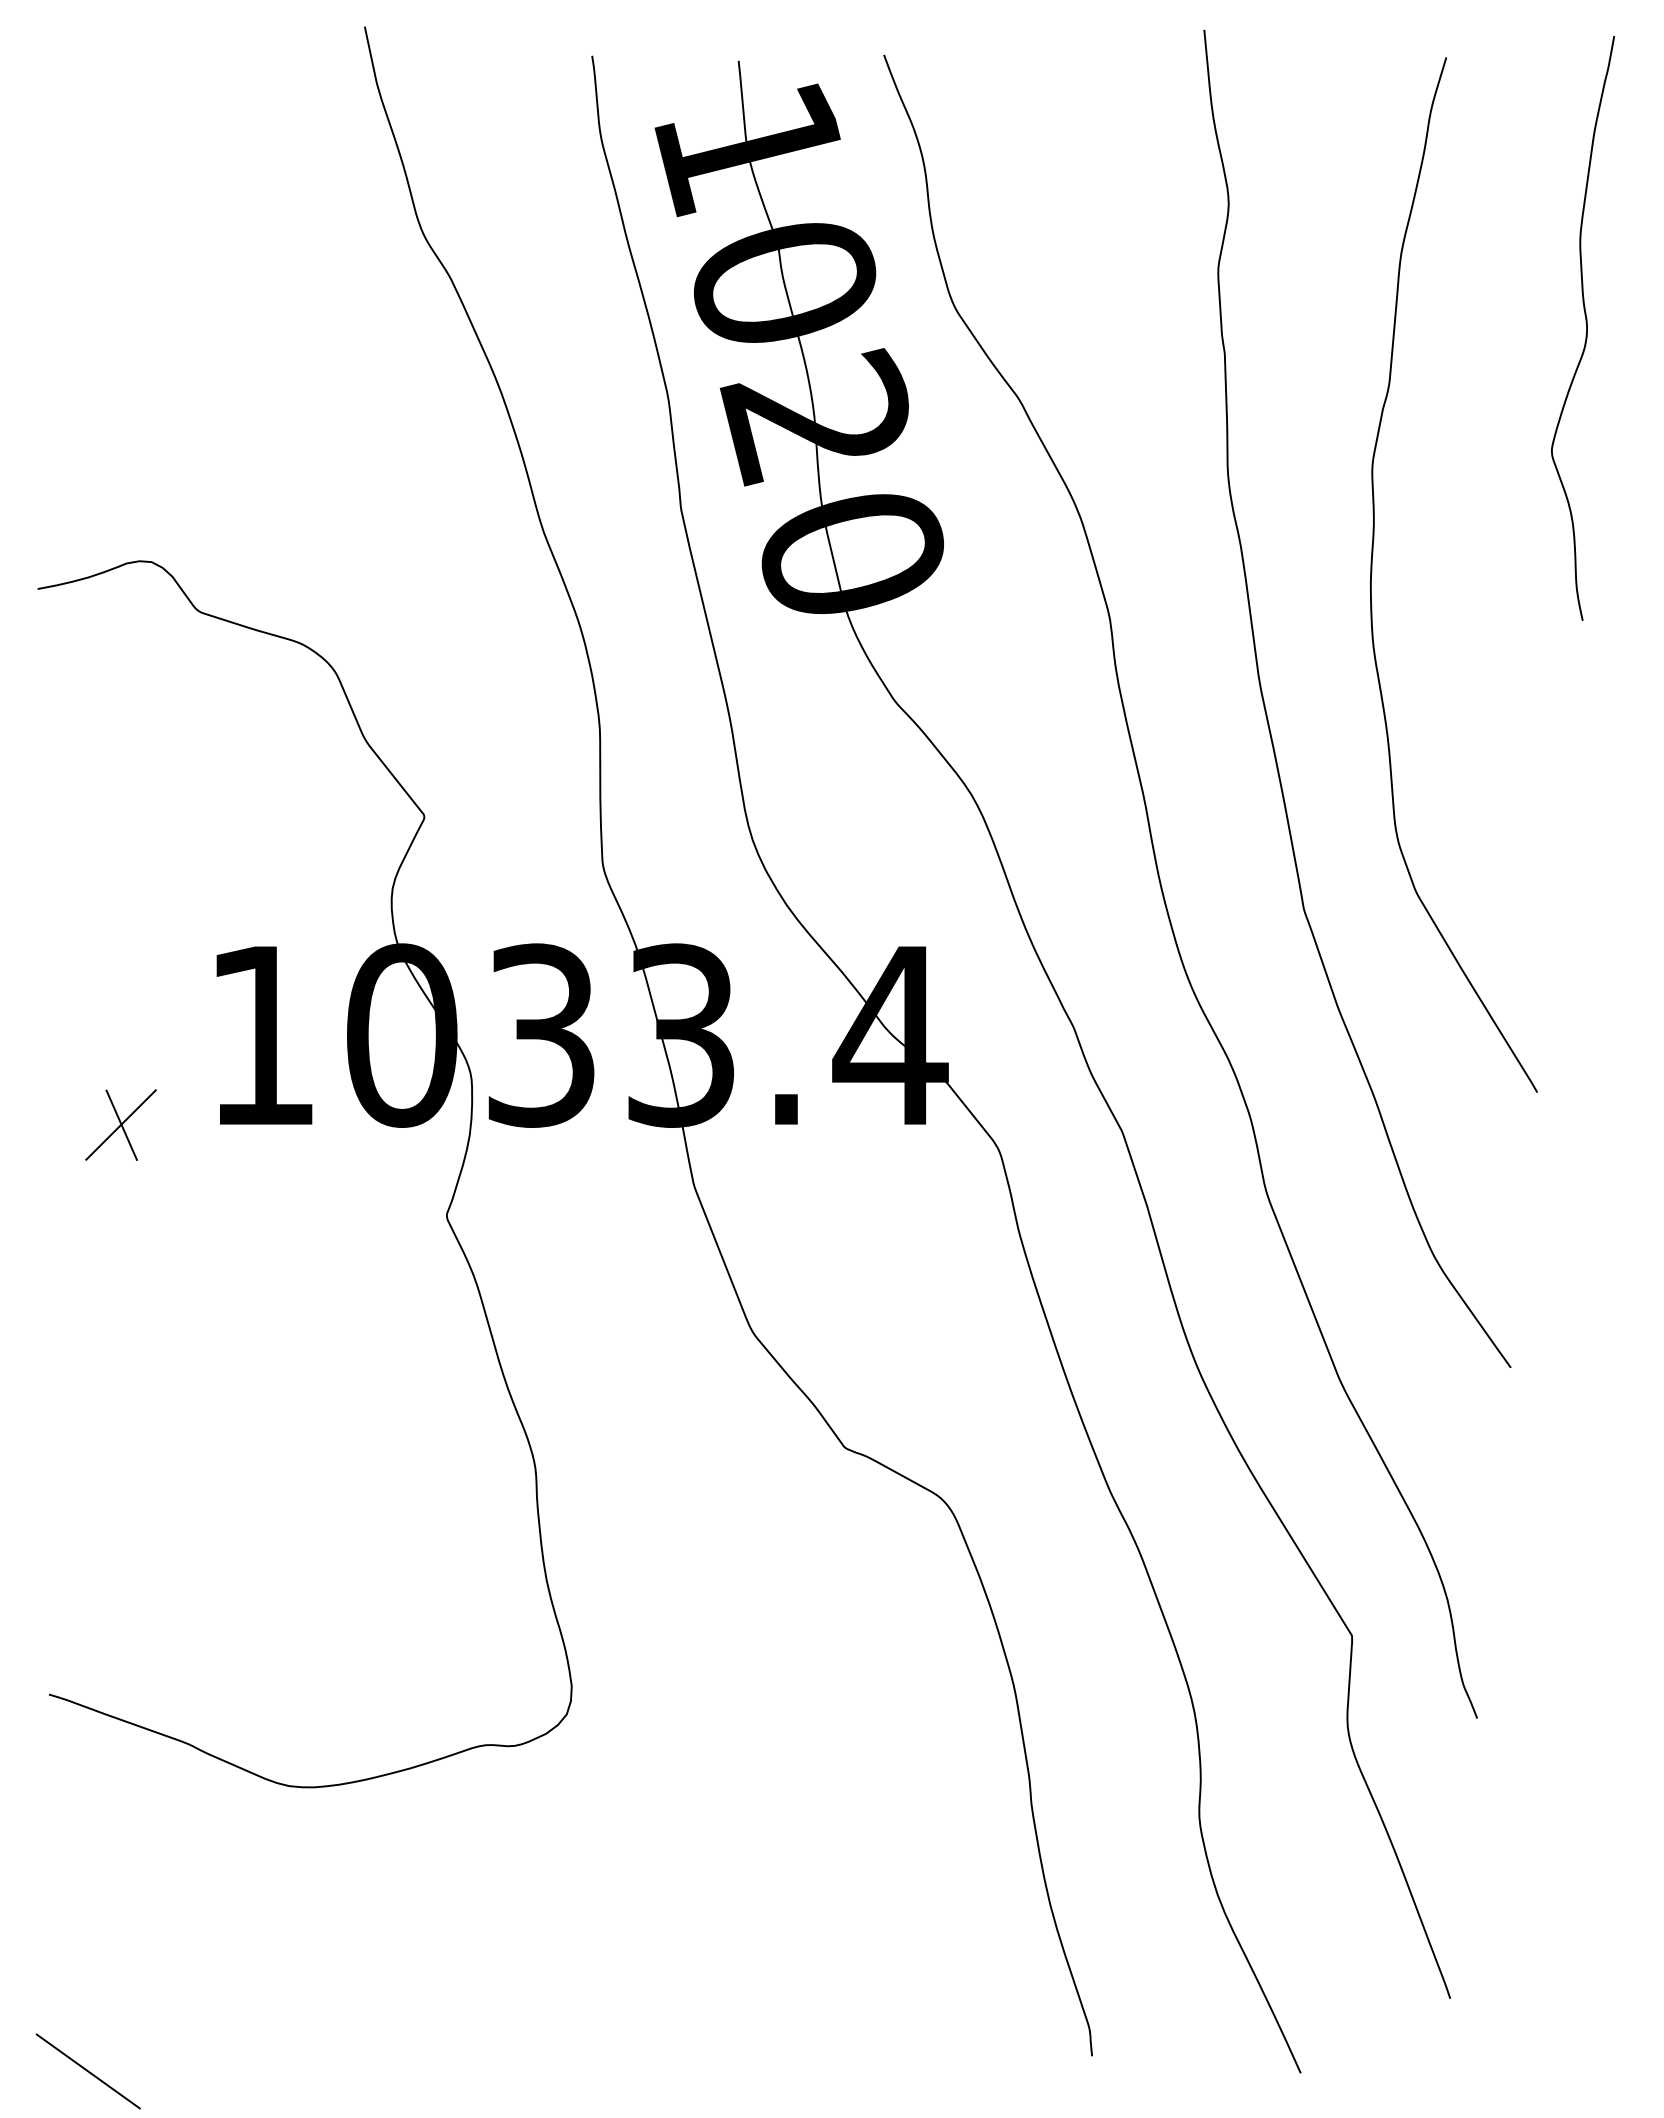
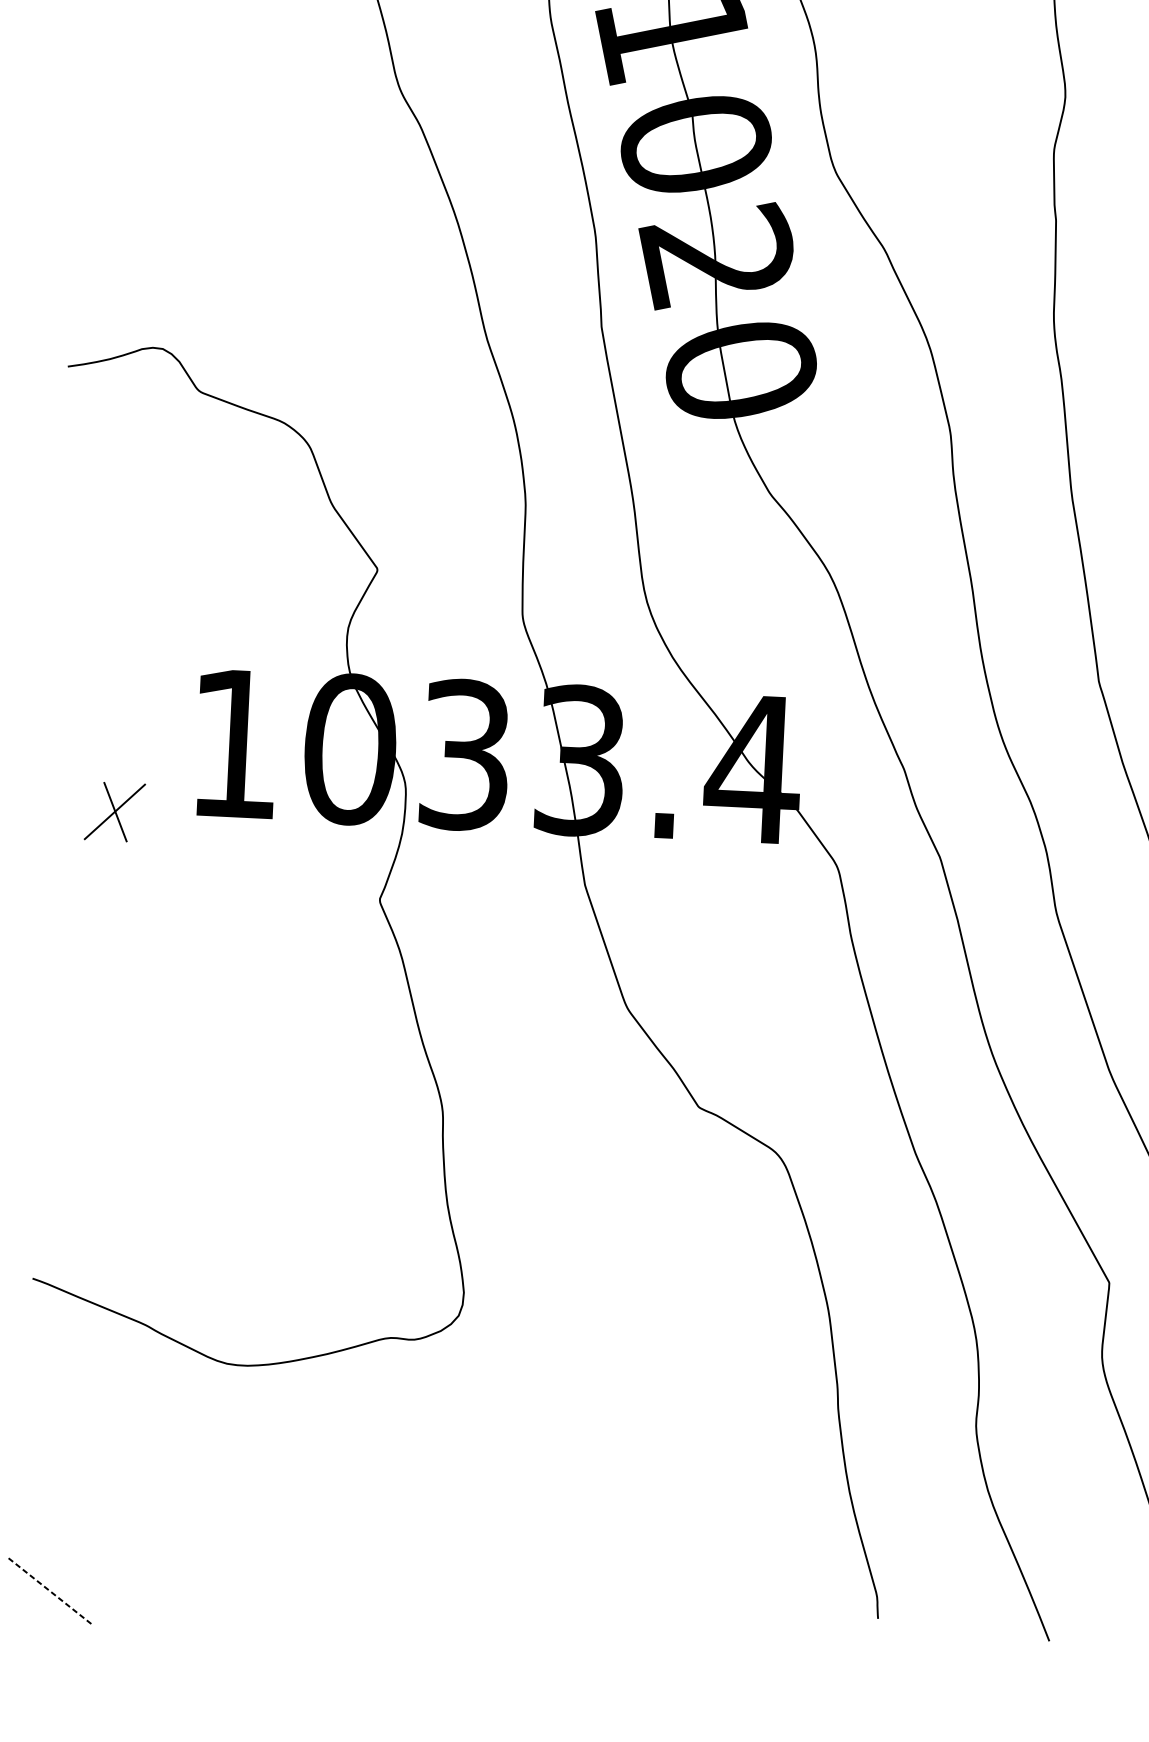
line: (87, 2071) -> (49, 1590), solid -> dashed

